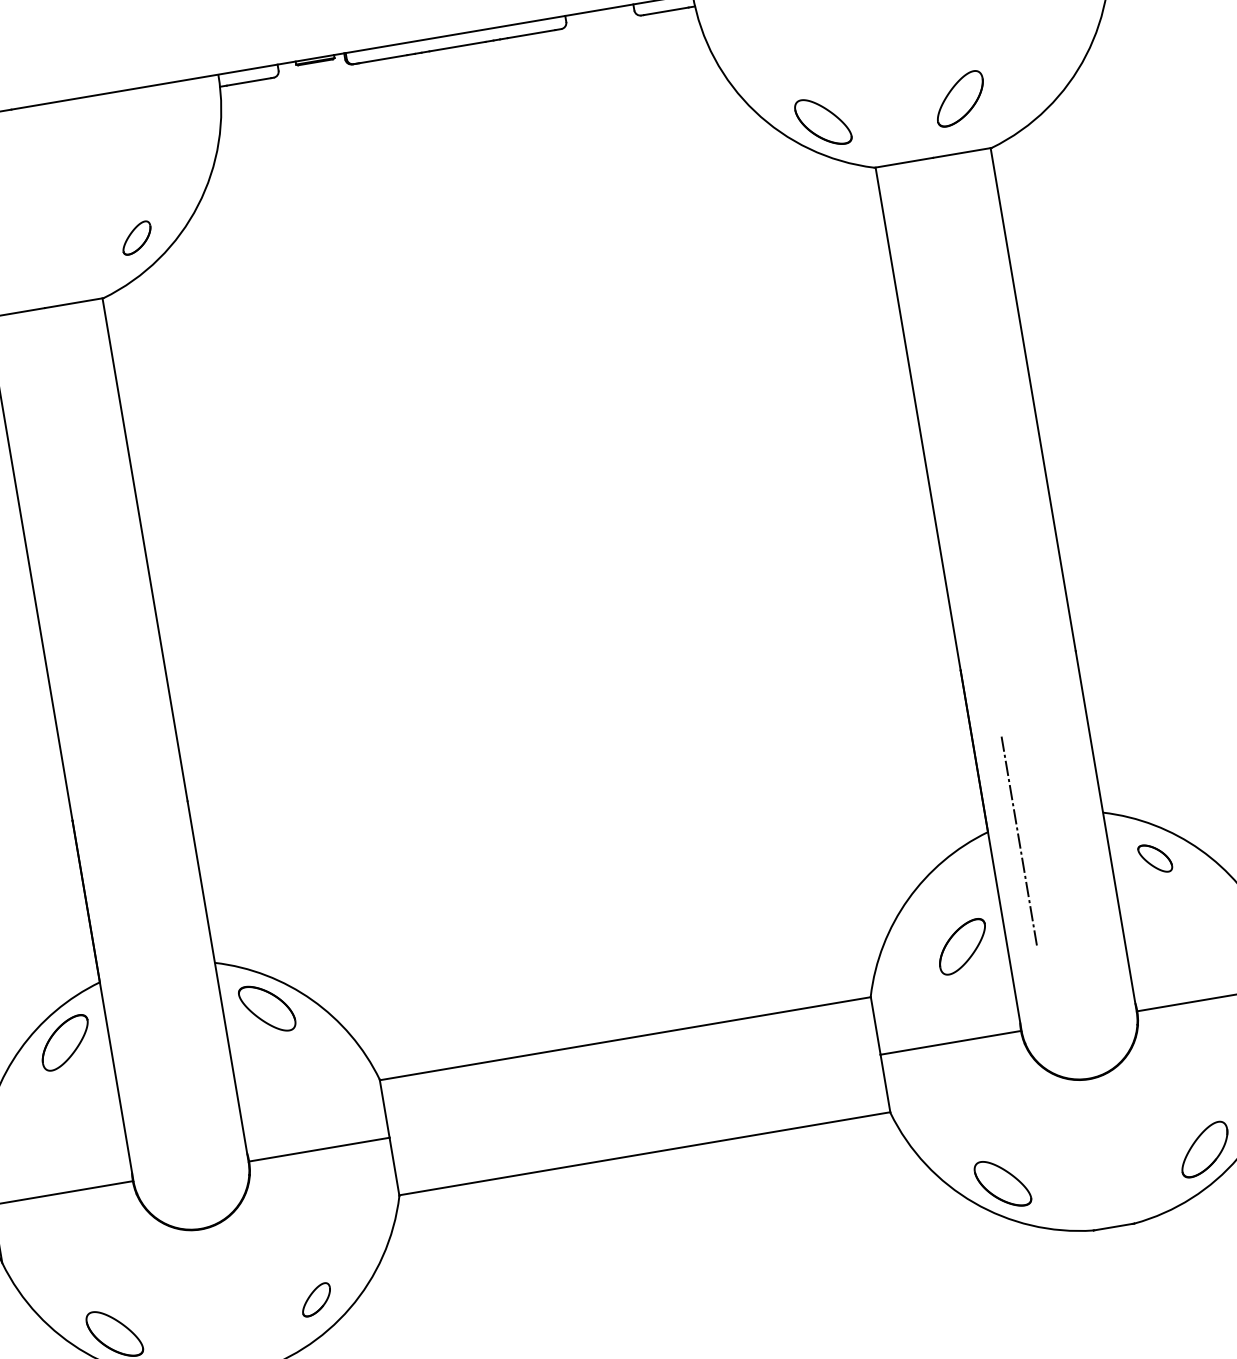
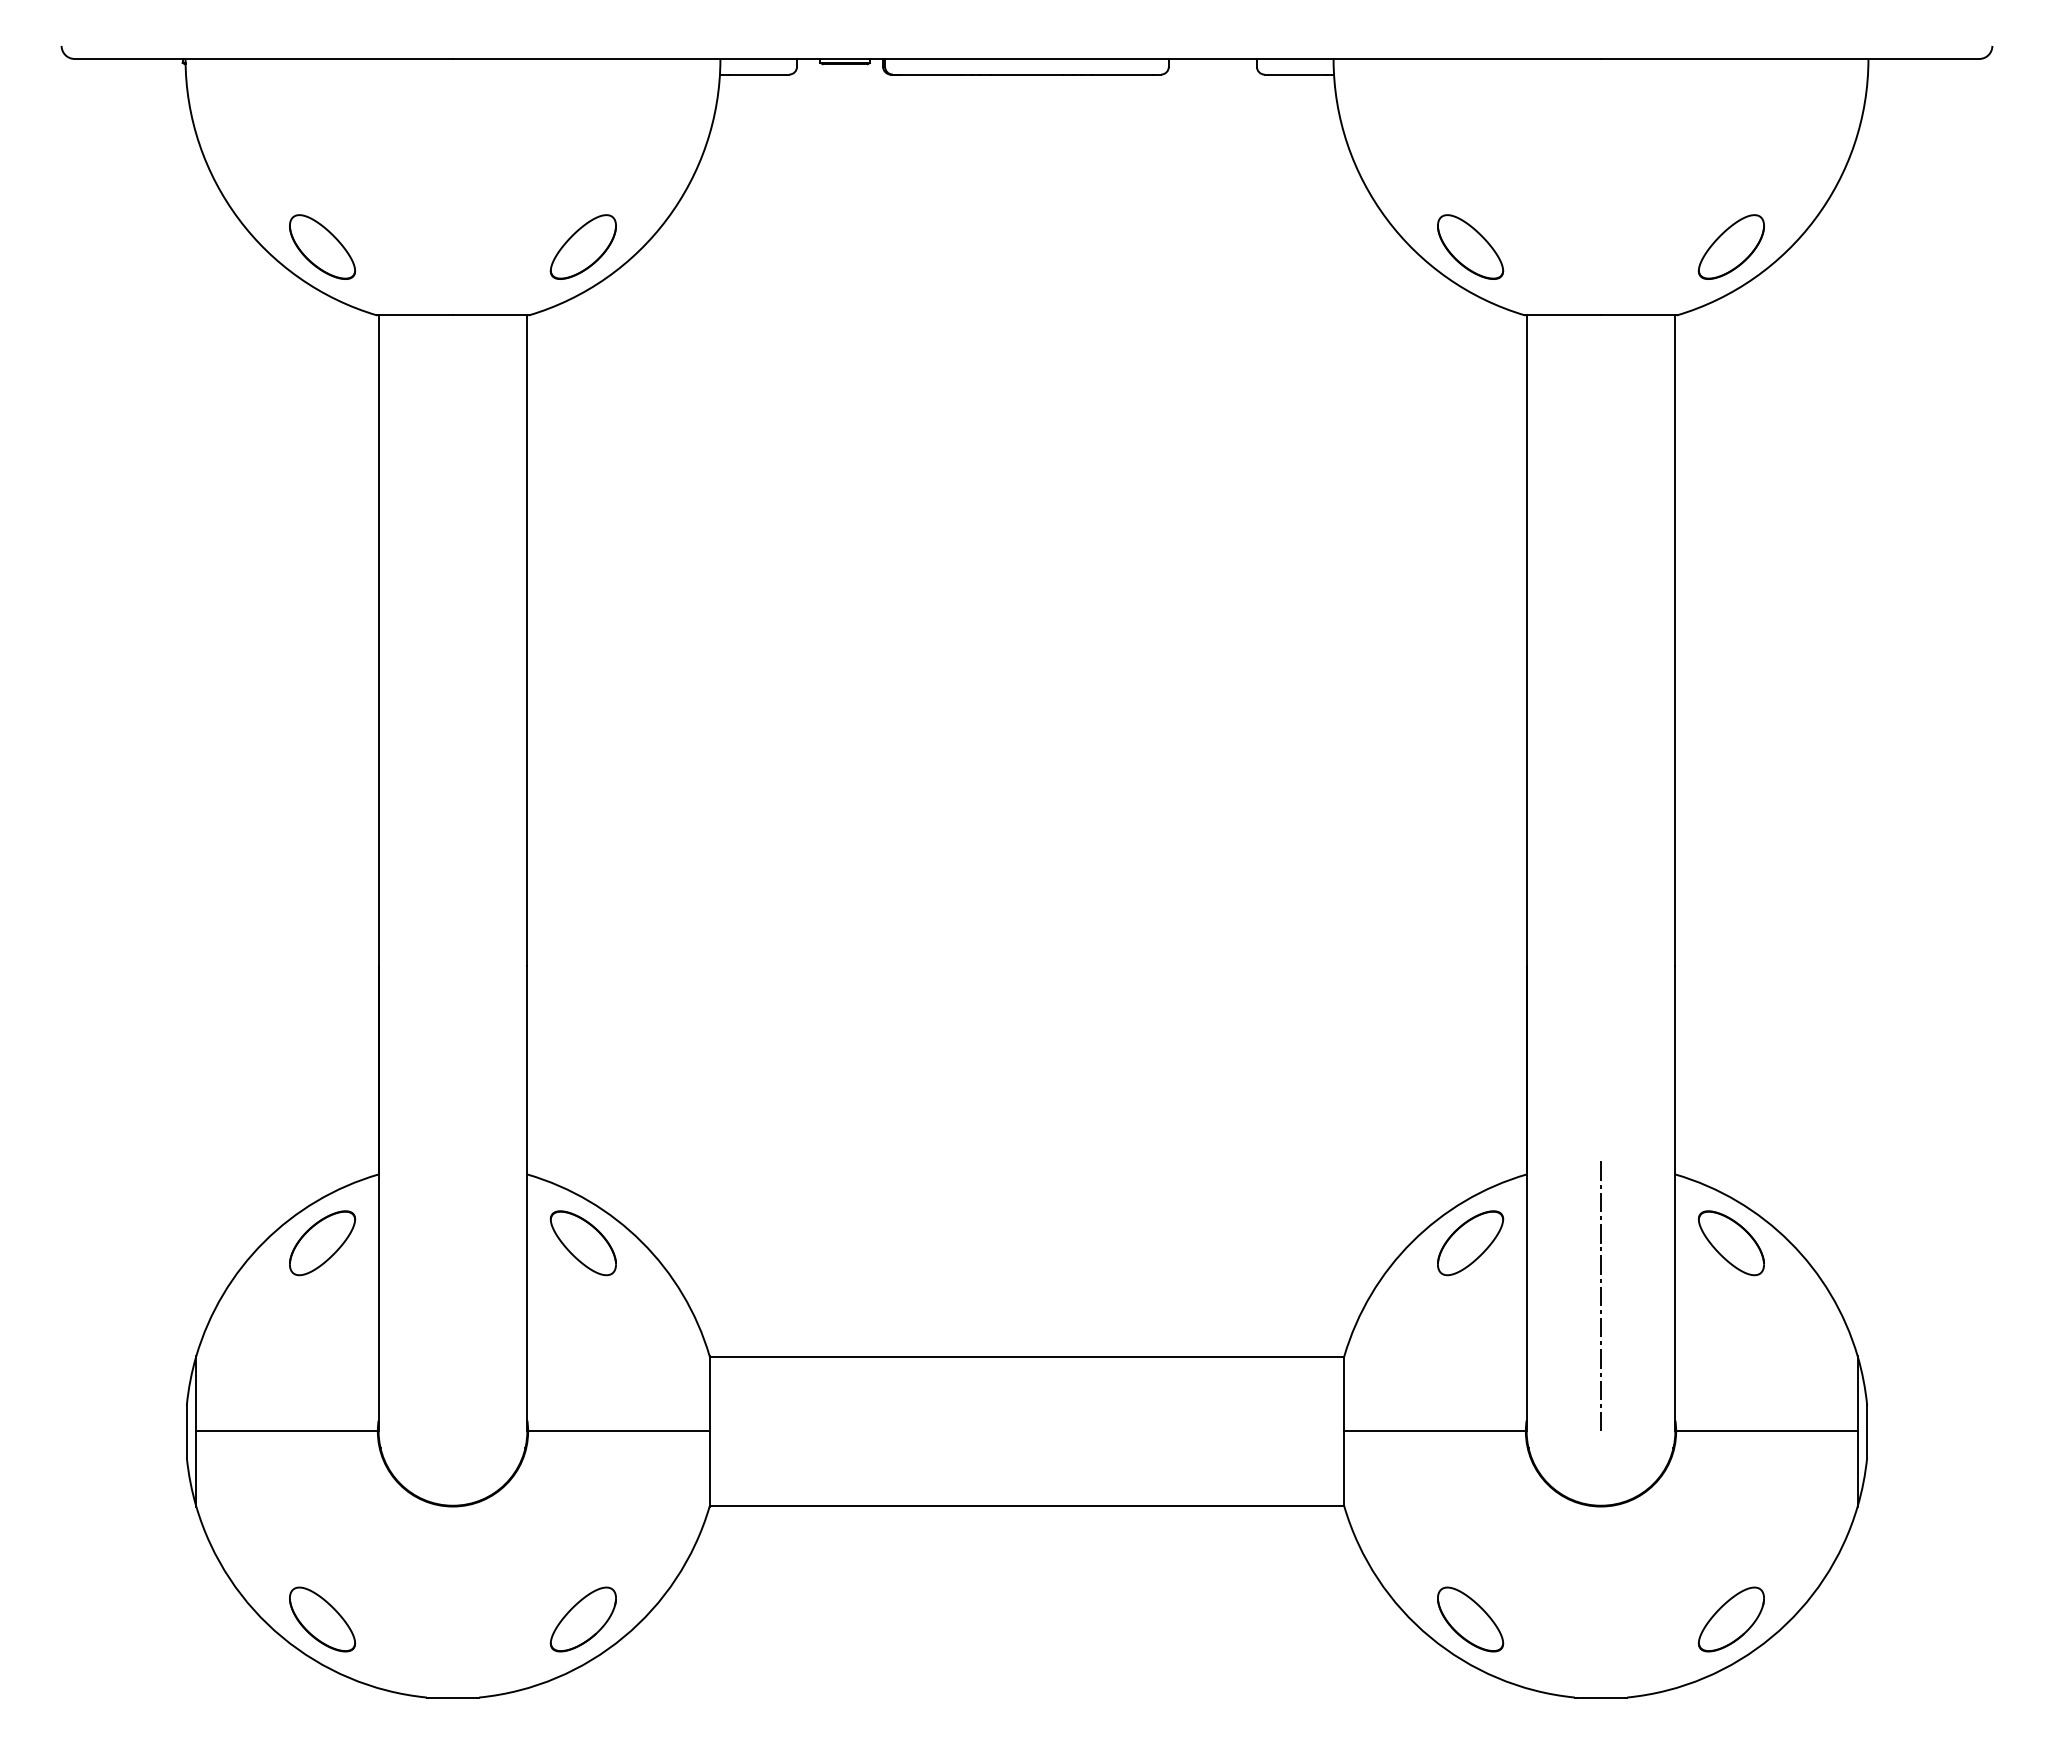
part: (959, 98) -> (1730, 246), moved
part: (136, 237) -> (582, 246), size x1.67
line: (1018, 840) -> (1600, 1295), moved
part: (1154, 858) -> (1730, 1243), size x1.67
part: (962, 947) -> (1470, 1243), moved
part: (315, 1299) -> (582, 1619), size x1.67

